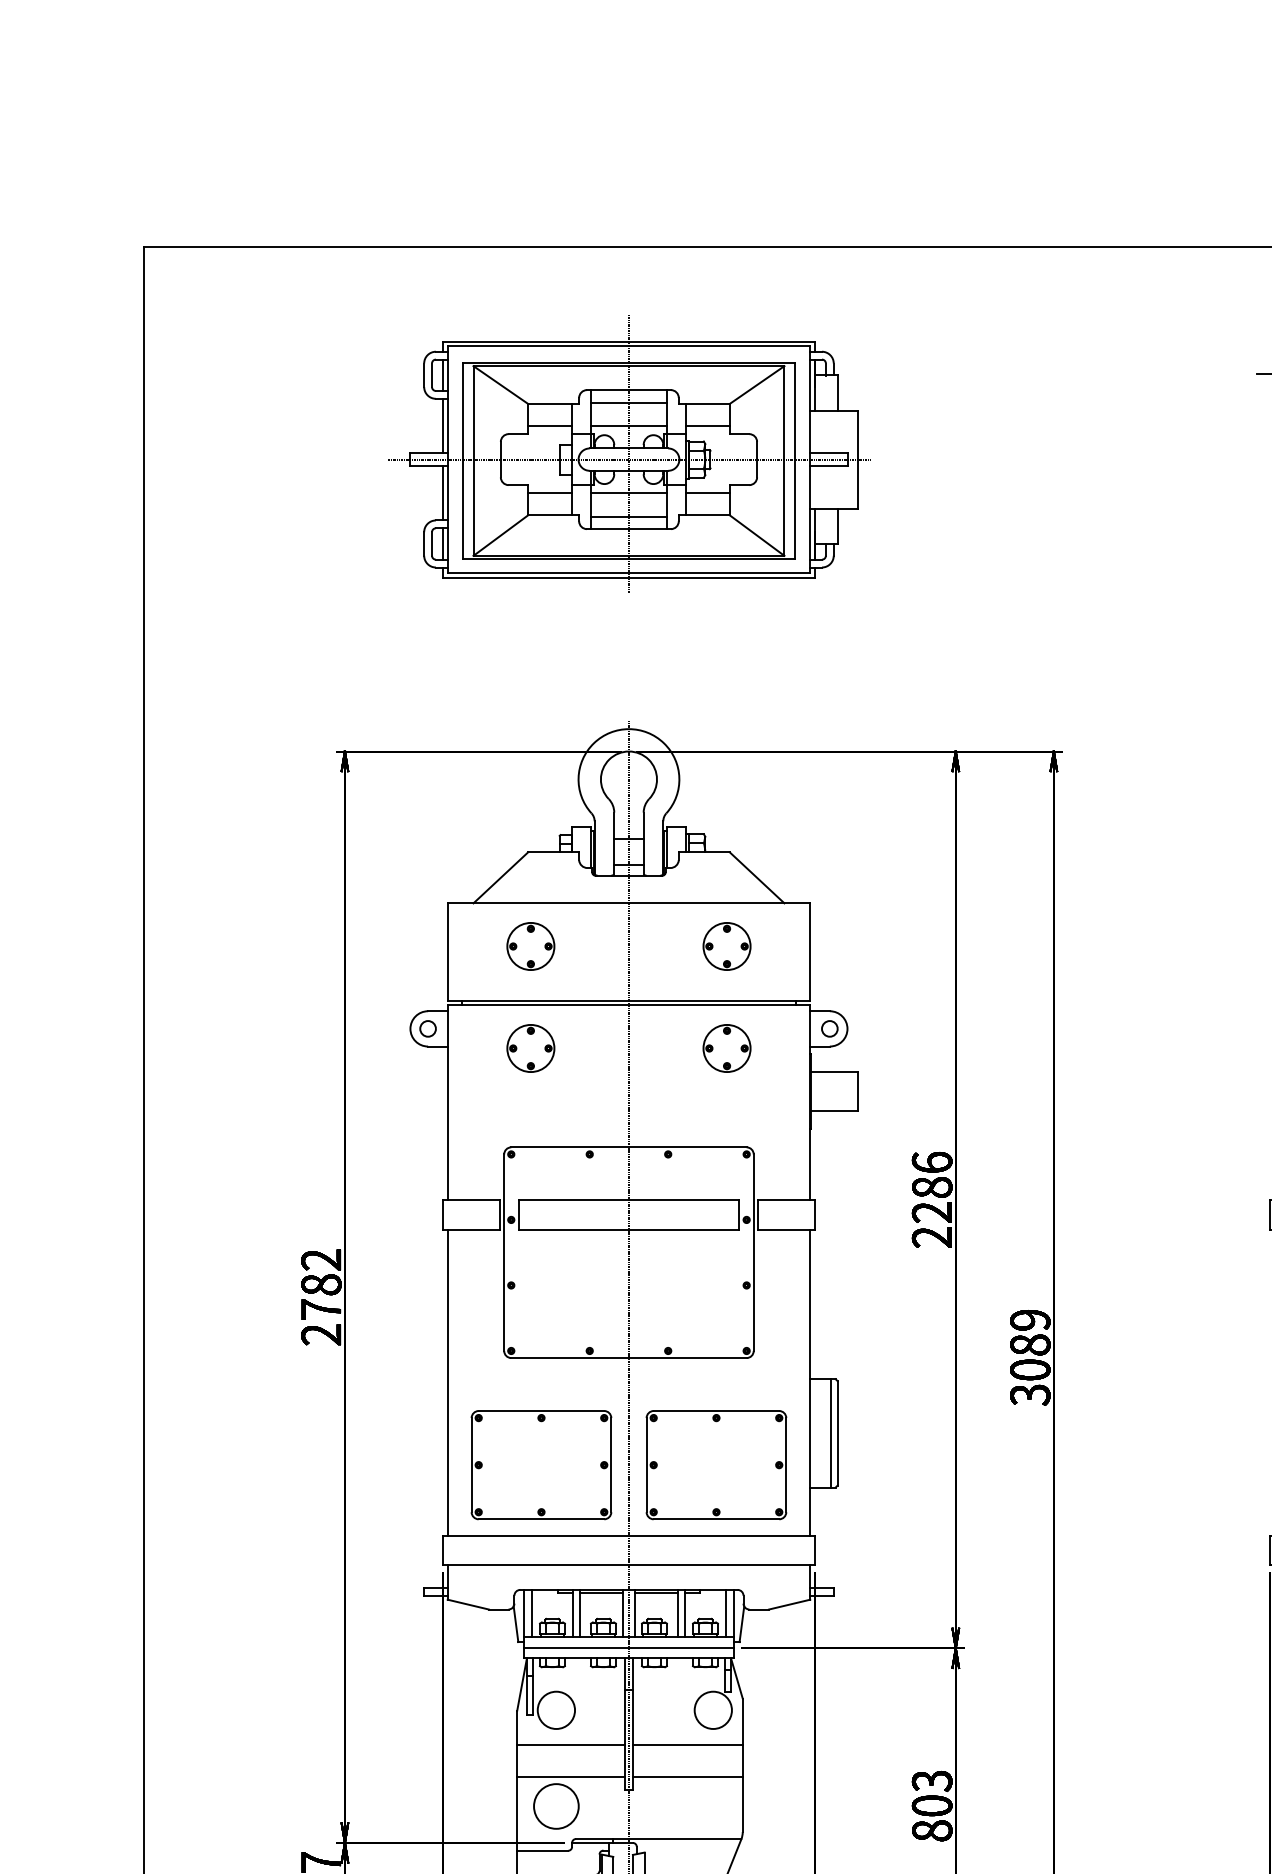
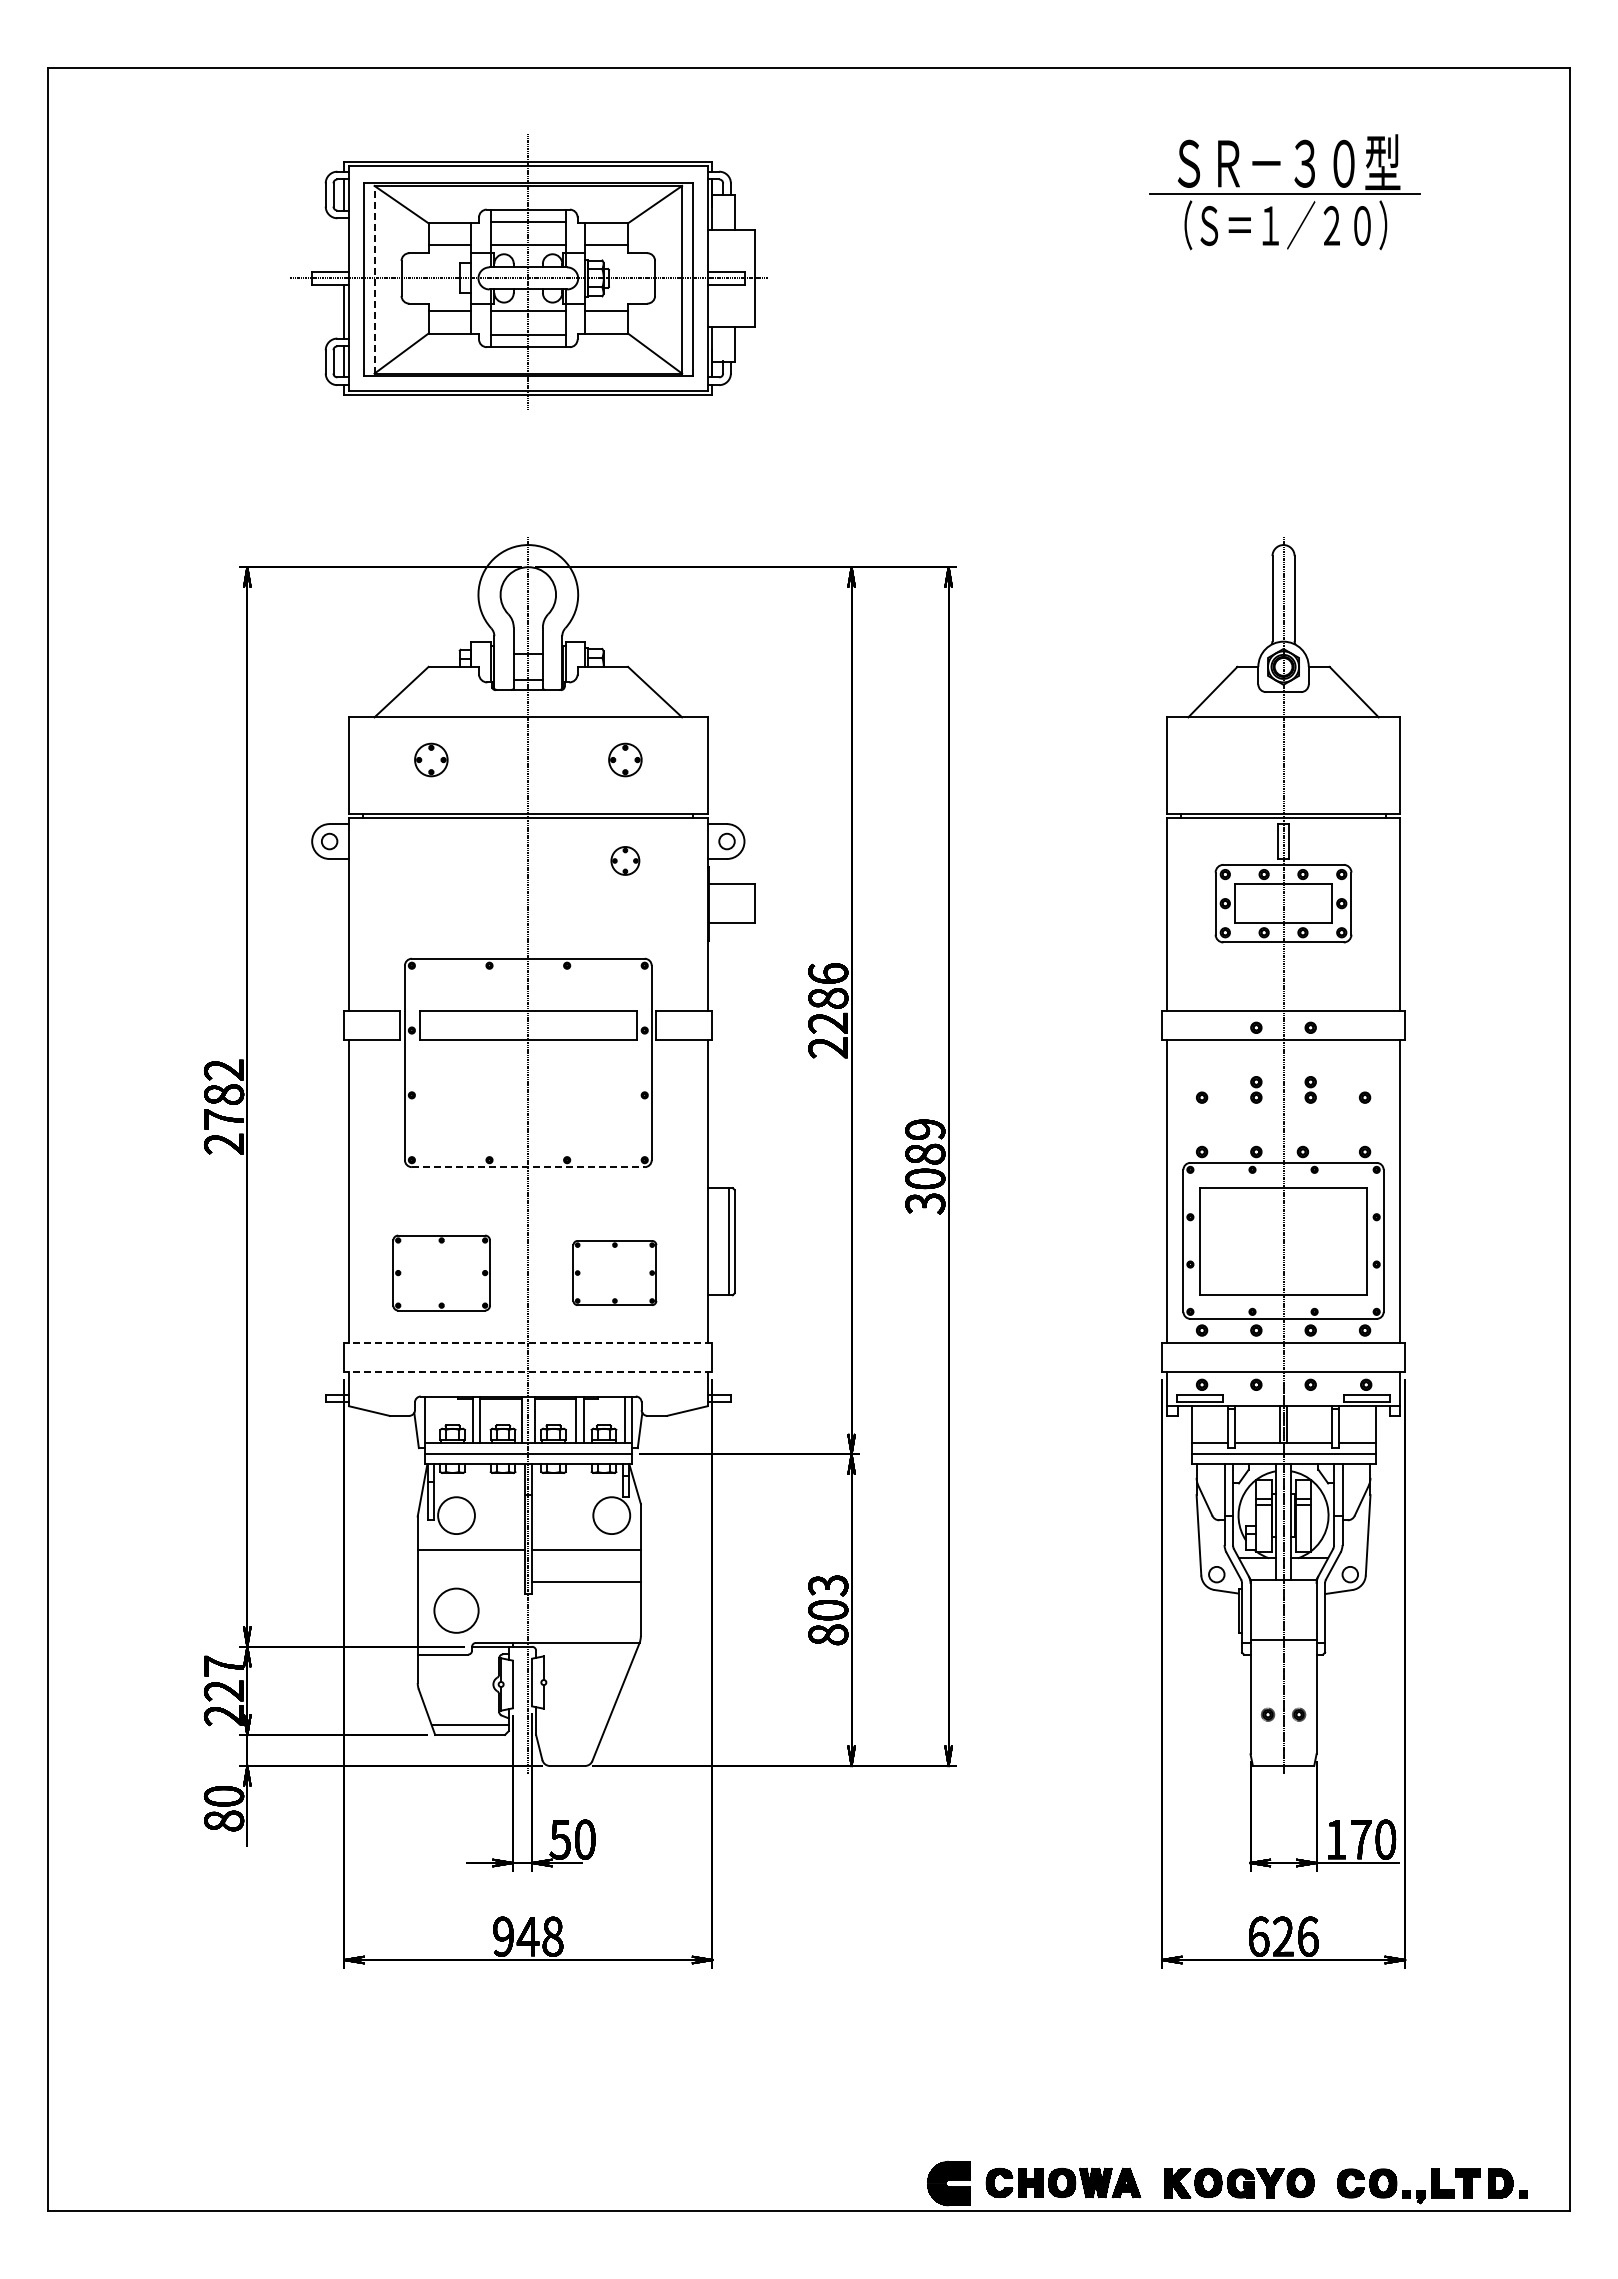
line: (443, 426) -> (344, 245), removed
line: (473, 460) -> (374, 279), solid -> dashed
part: (531, 945) -> (431, 759), size x0.7
part: (727, 945) -> (625, 759), size x0.7
part: (531, 1048) -> (431, 860), removed
part: (727, 1048) -> (625, 860), size x0.6
line: (629, 1358) -> (528, 1167), solid -> dashed
part: (541, 1464) -> (441, 1272), size x0.7
part: (716, 1464) -> (614, 1272), size x0.6
line: (629, 1535) -> (528, 1342), solid -> dashed
line: (629, 1565) -> (528, 1372), solid -> dashed
line: (532, 1613) -> (432, 1419), removed
line: (570, 1776) -> (470, 1581), removed

